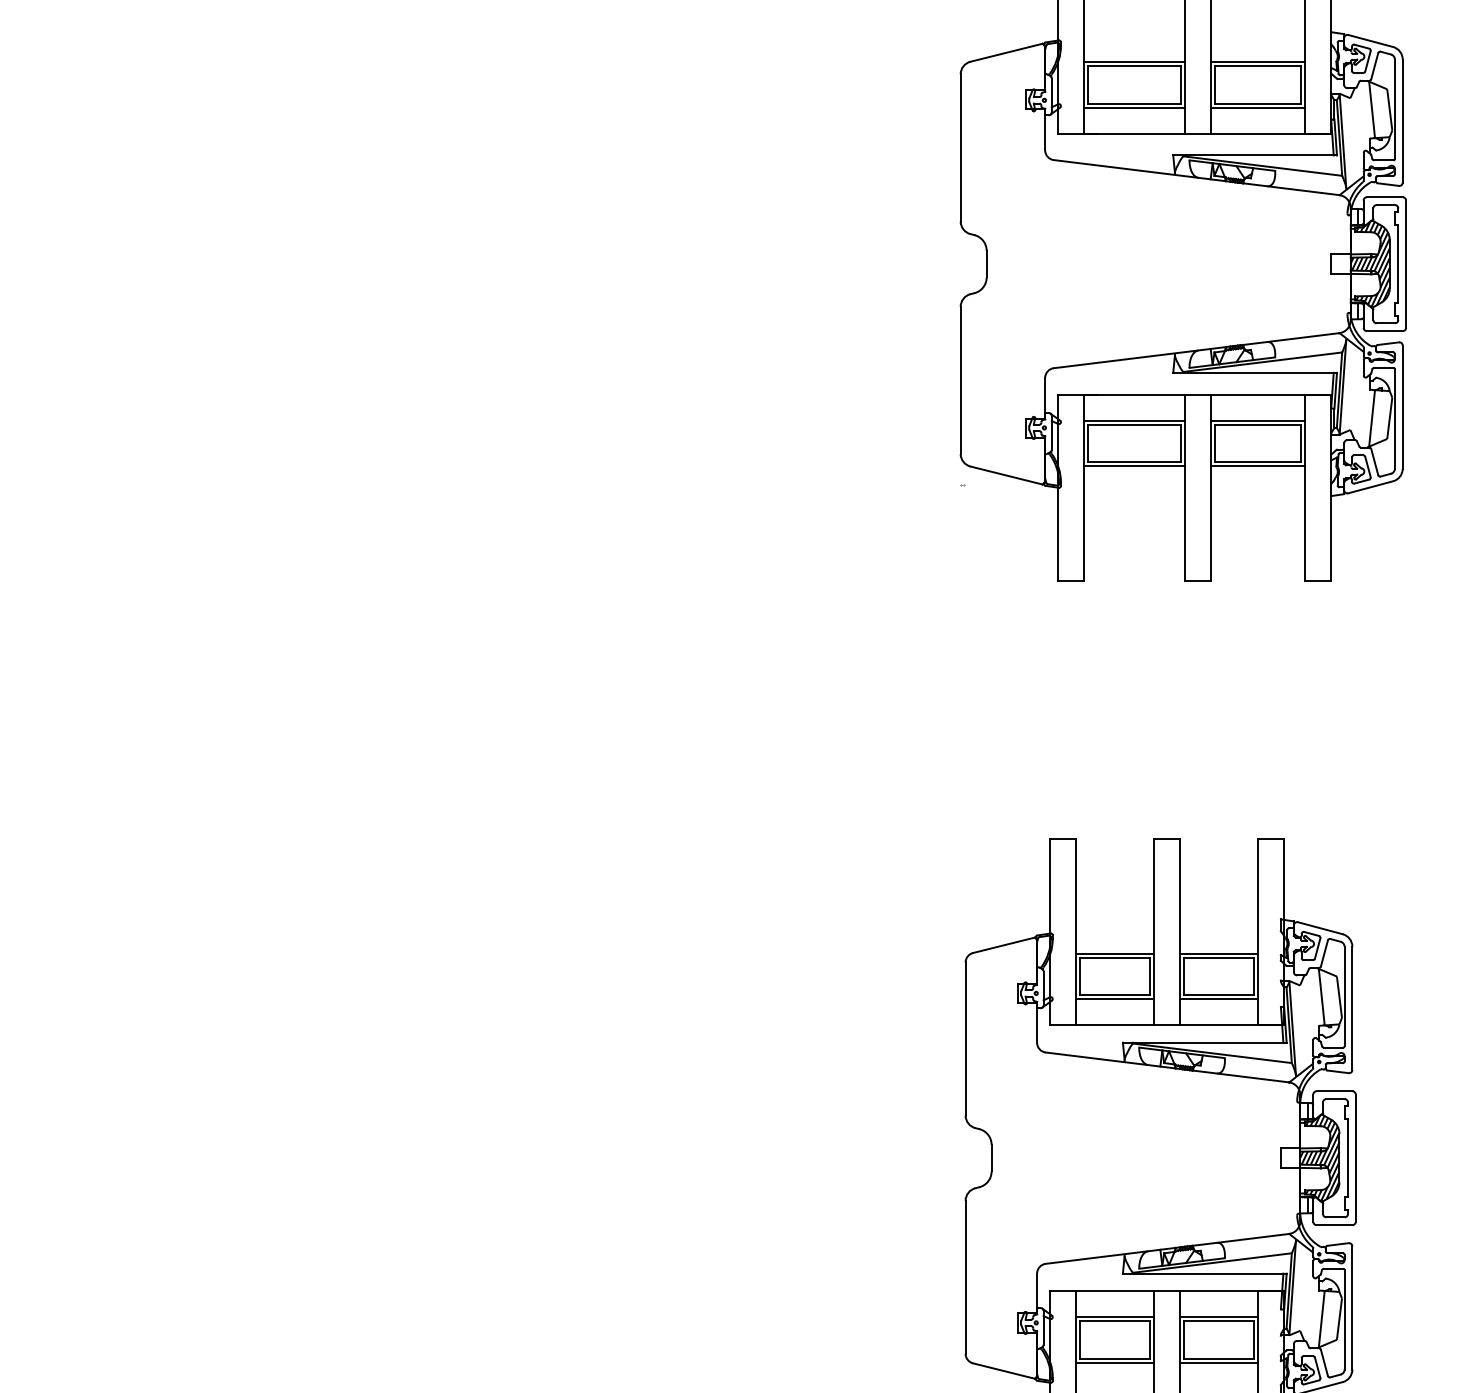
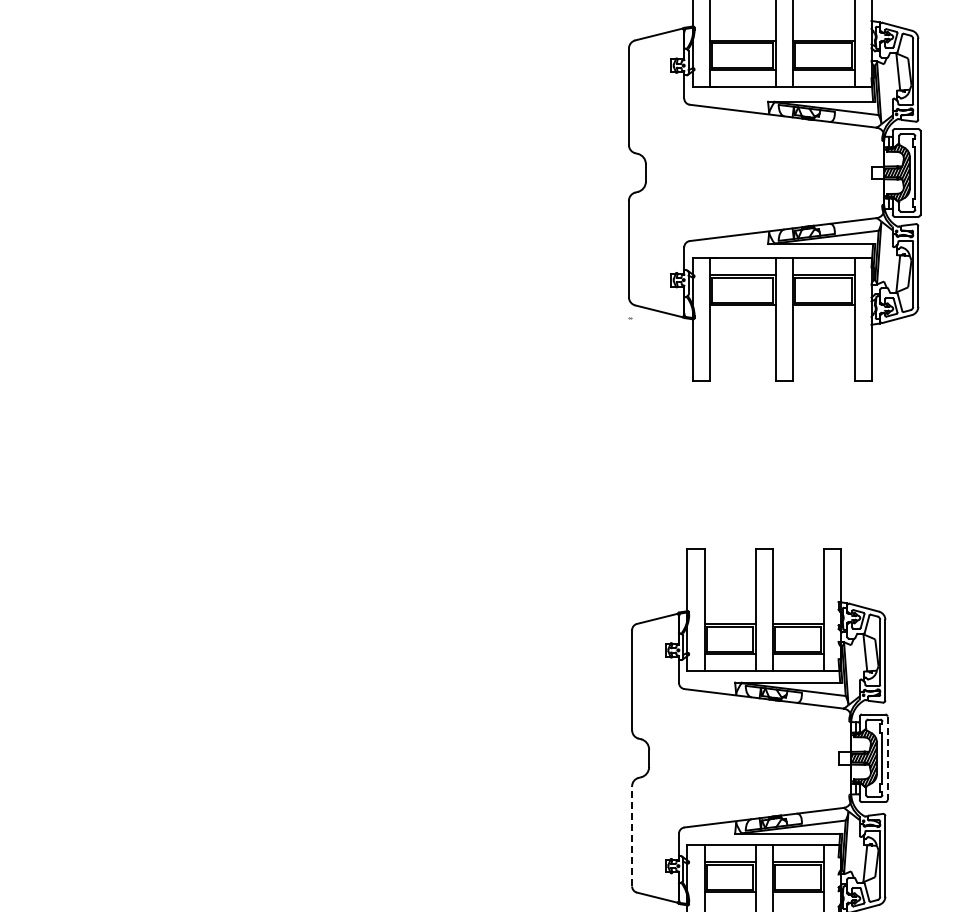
line: (1355, 1158) -> (887, 758), solid -> dashed
line: (966, 1276) -> (632, 835), solid -> dashed

